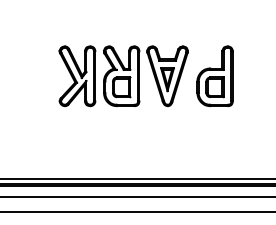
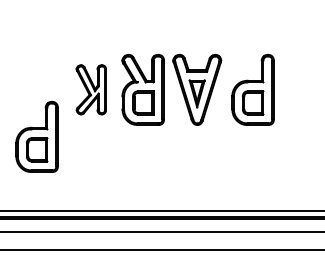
part: (77, 75) -> (91, 89), size x0.7
part: (30, 115) -> (36, 136), added

